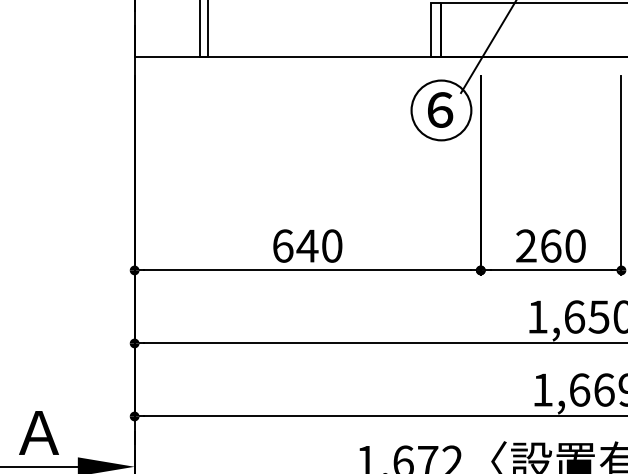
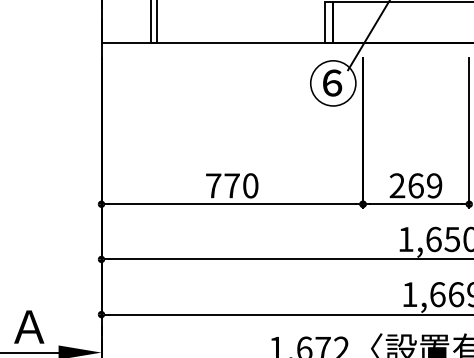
text: (295, 245) -> (223, 185), 640 -> 770
text: (575, 245) -> (434, 185), 260 -> 269

